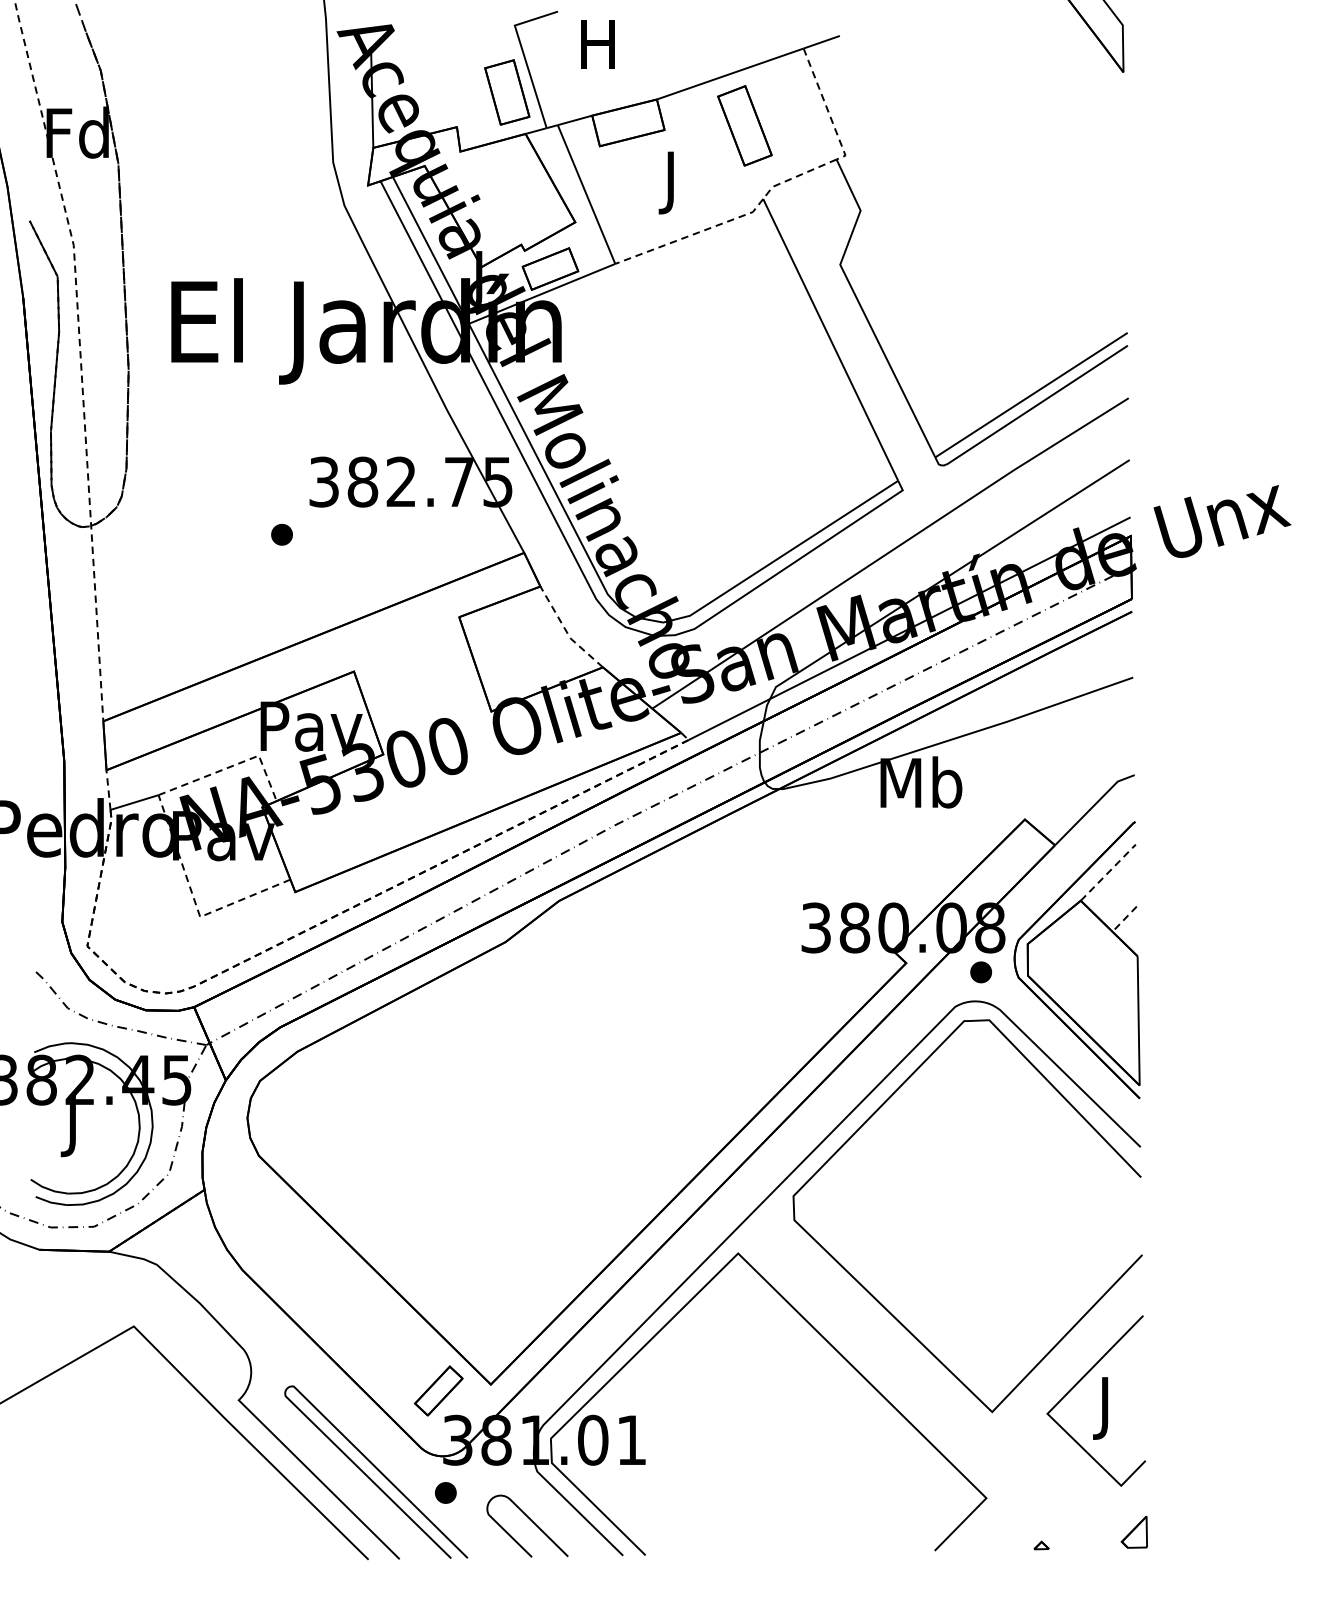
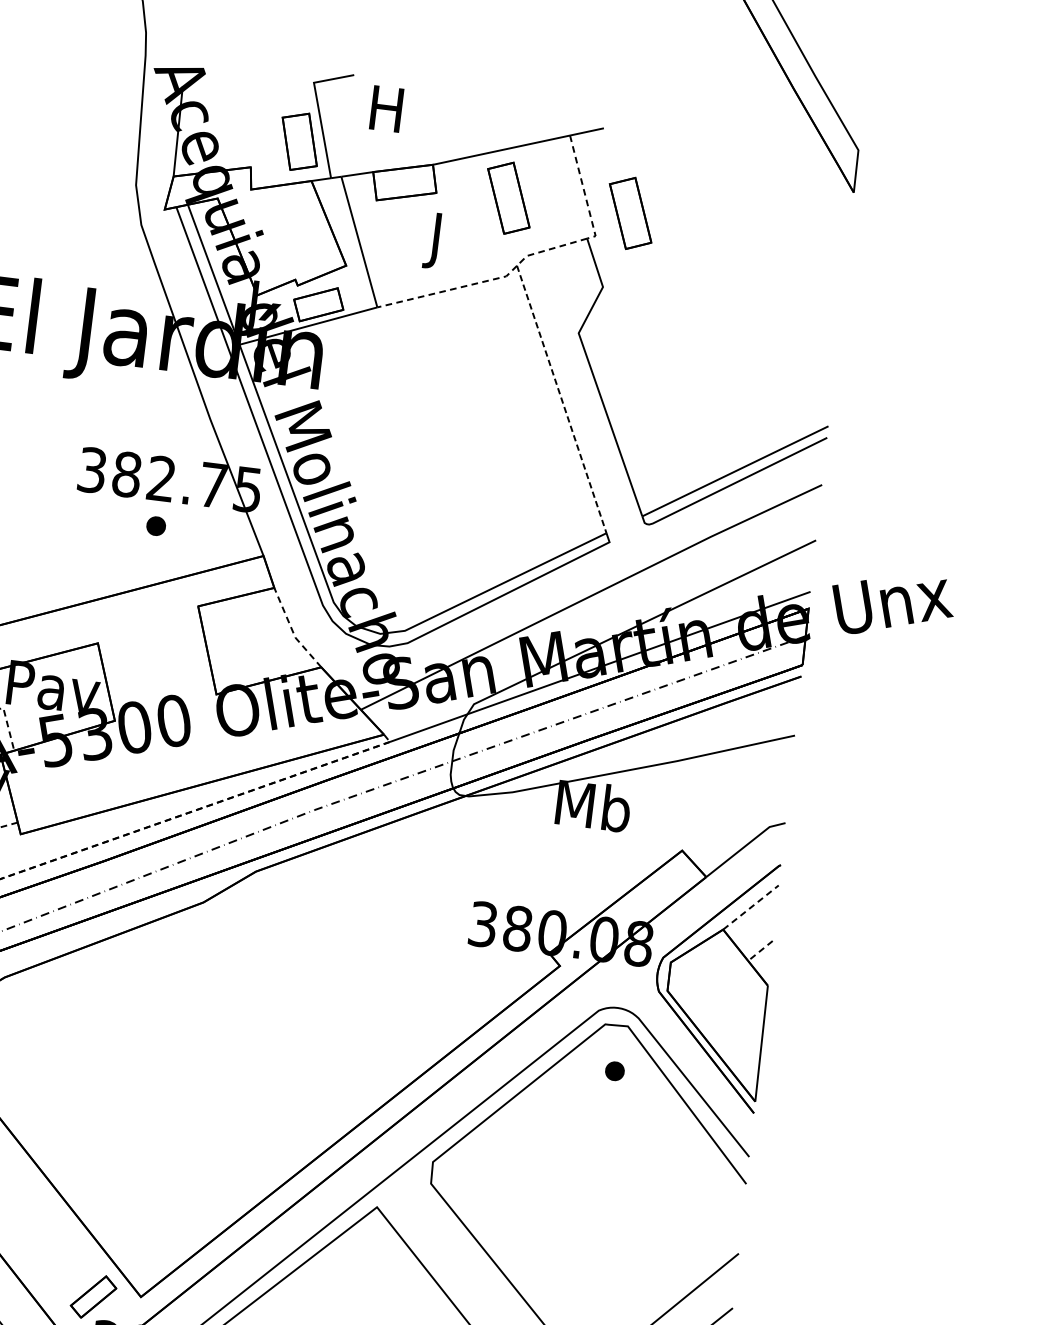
part: (880, 125) -> (630, 213), added
line: (830, 340) -> (561, 399), solid -> dashed
part: (281, 534) -> (155, 525), moved
part: (981, 972) -> (615, 1071), moved

